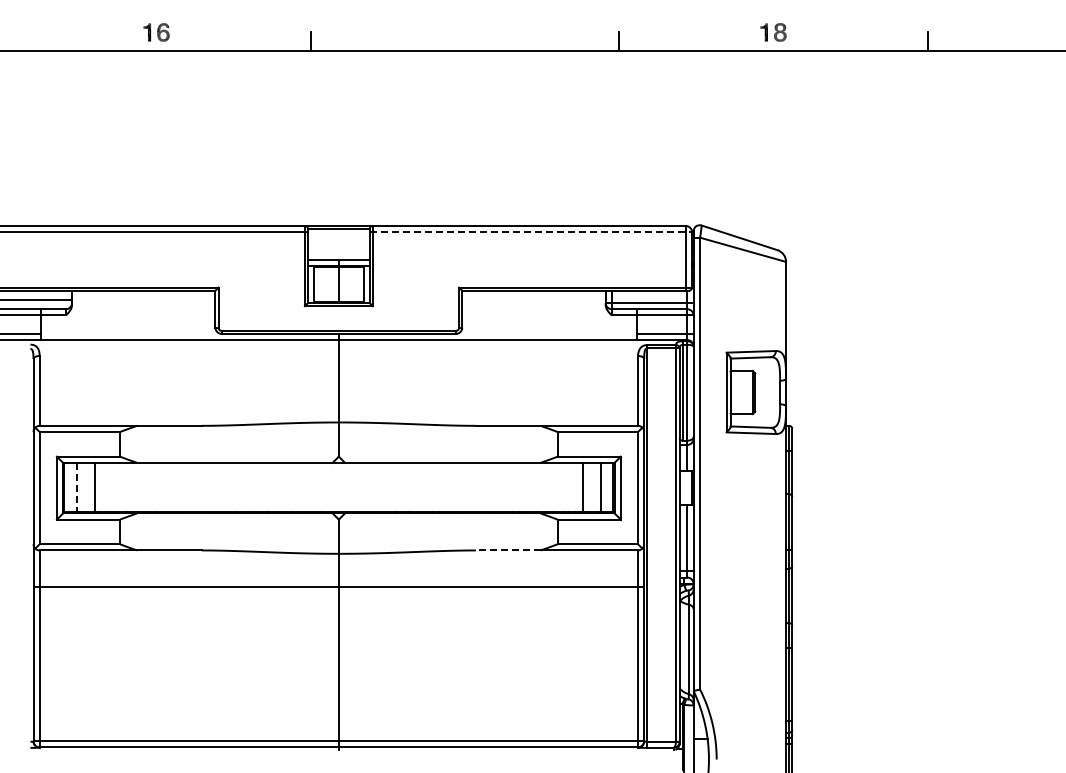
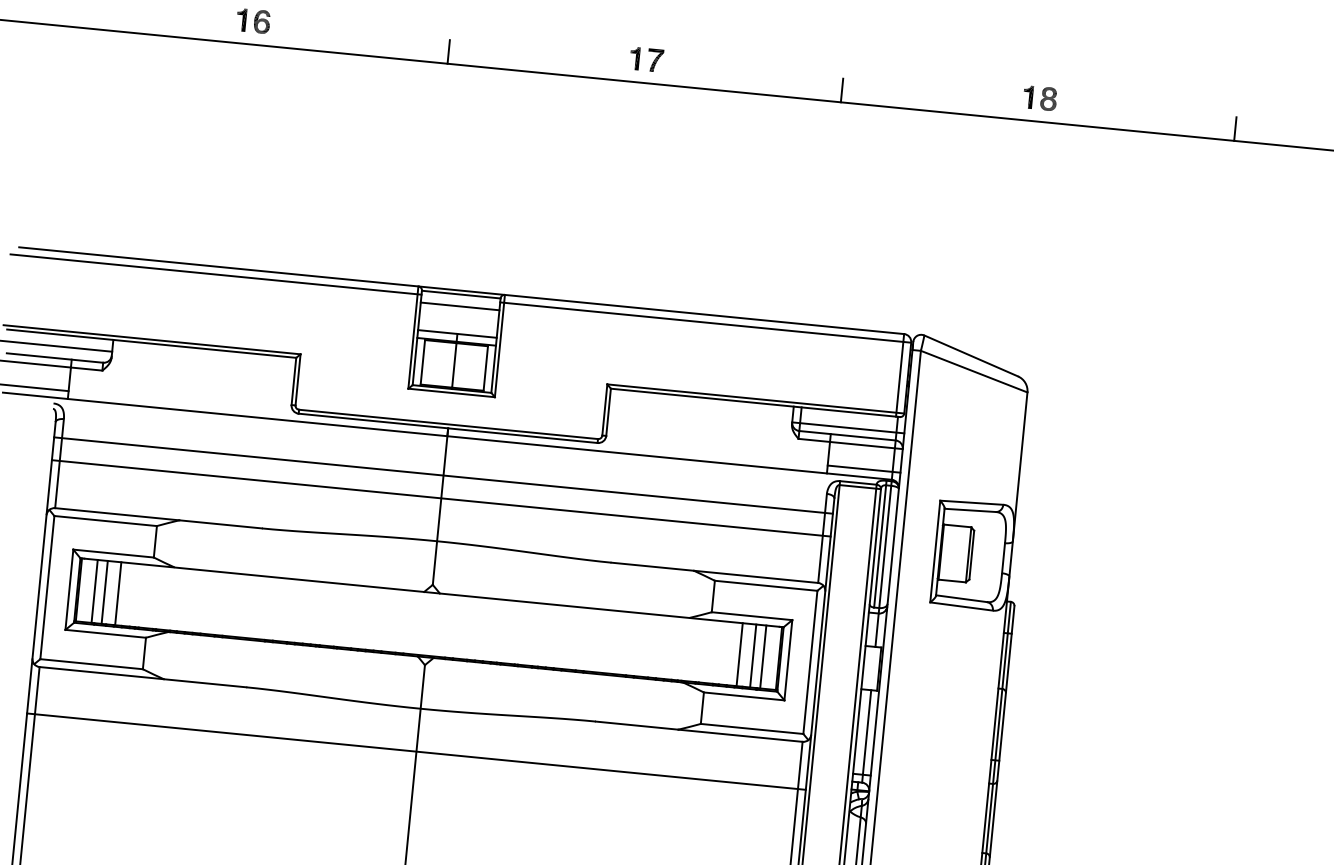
part: (464, 32) -> (646, 59), added
line: (531, 232) -> (706, 323), dashed -> solid
line: (338, 238) -> (459, 306), added
line: (338, 370) -> (443, 474), added
line: (338, 388) -> (440, 497), added
line: (76, 487) -> (94, 591), dashed -> solid
line: (84, 487) -> (104, 592), added
line: (593, 487) -> (753, 656), added
line: (507, 550) -> (636, 725), dashed -> solid

